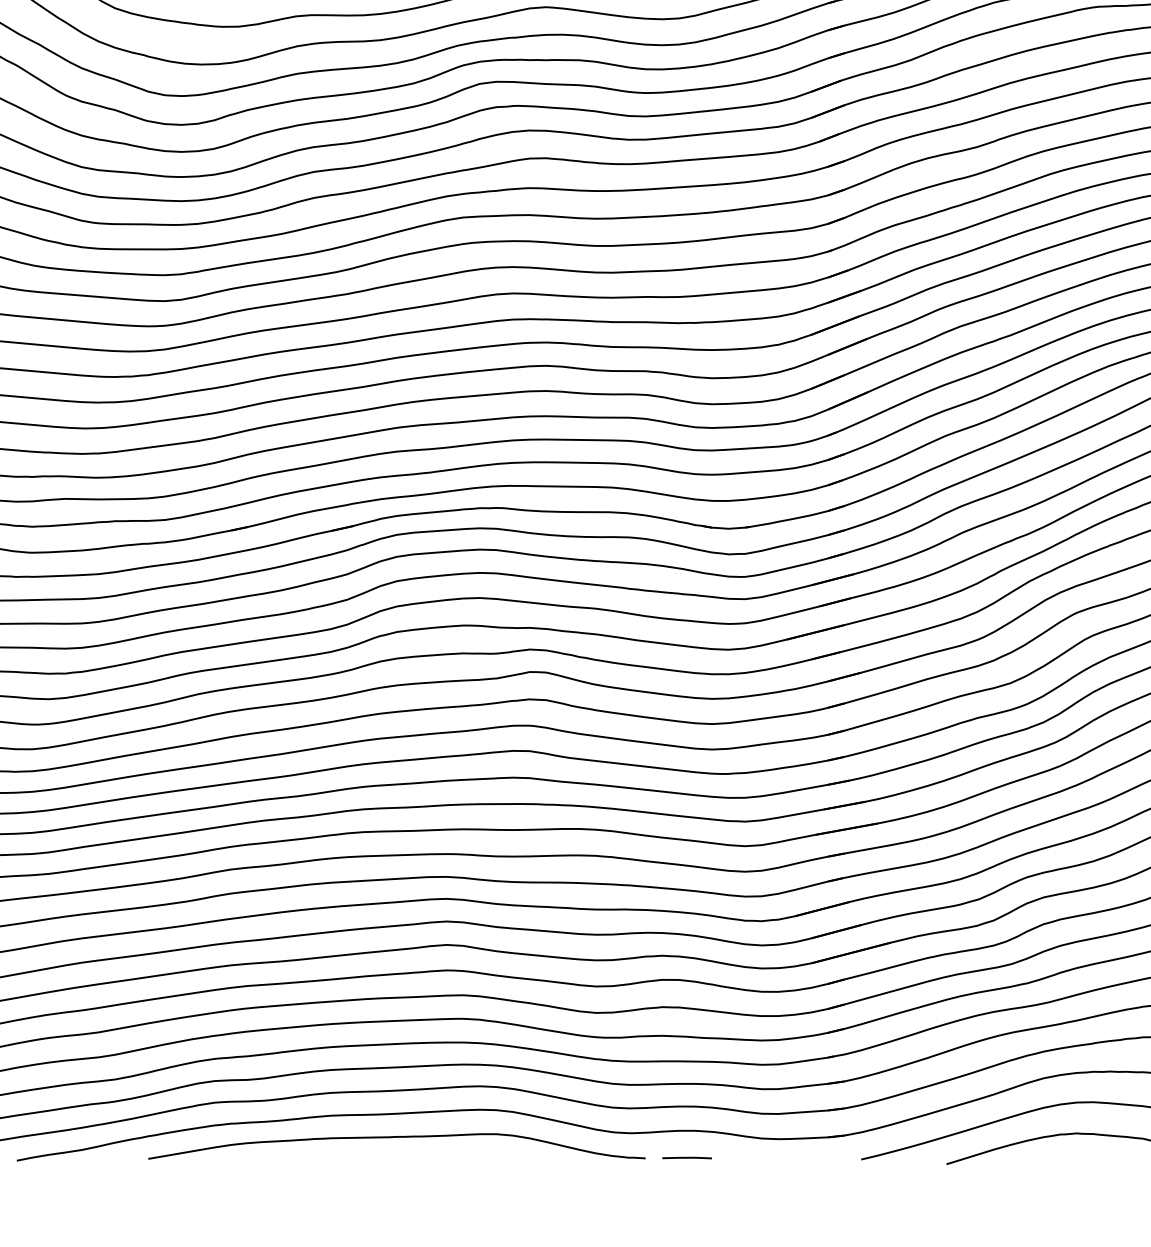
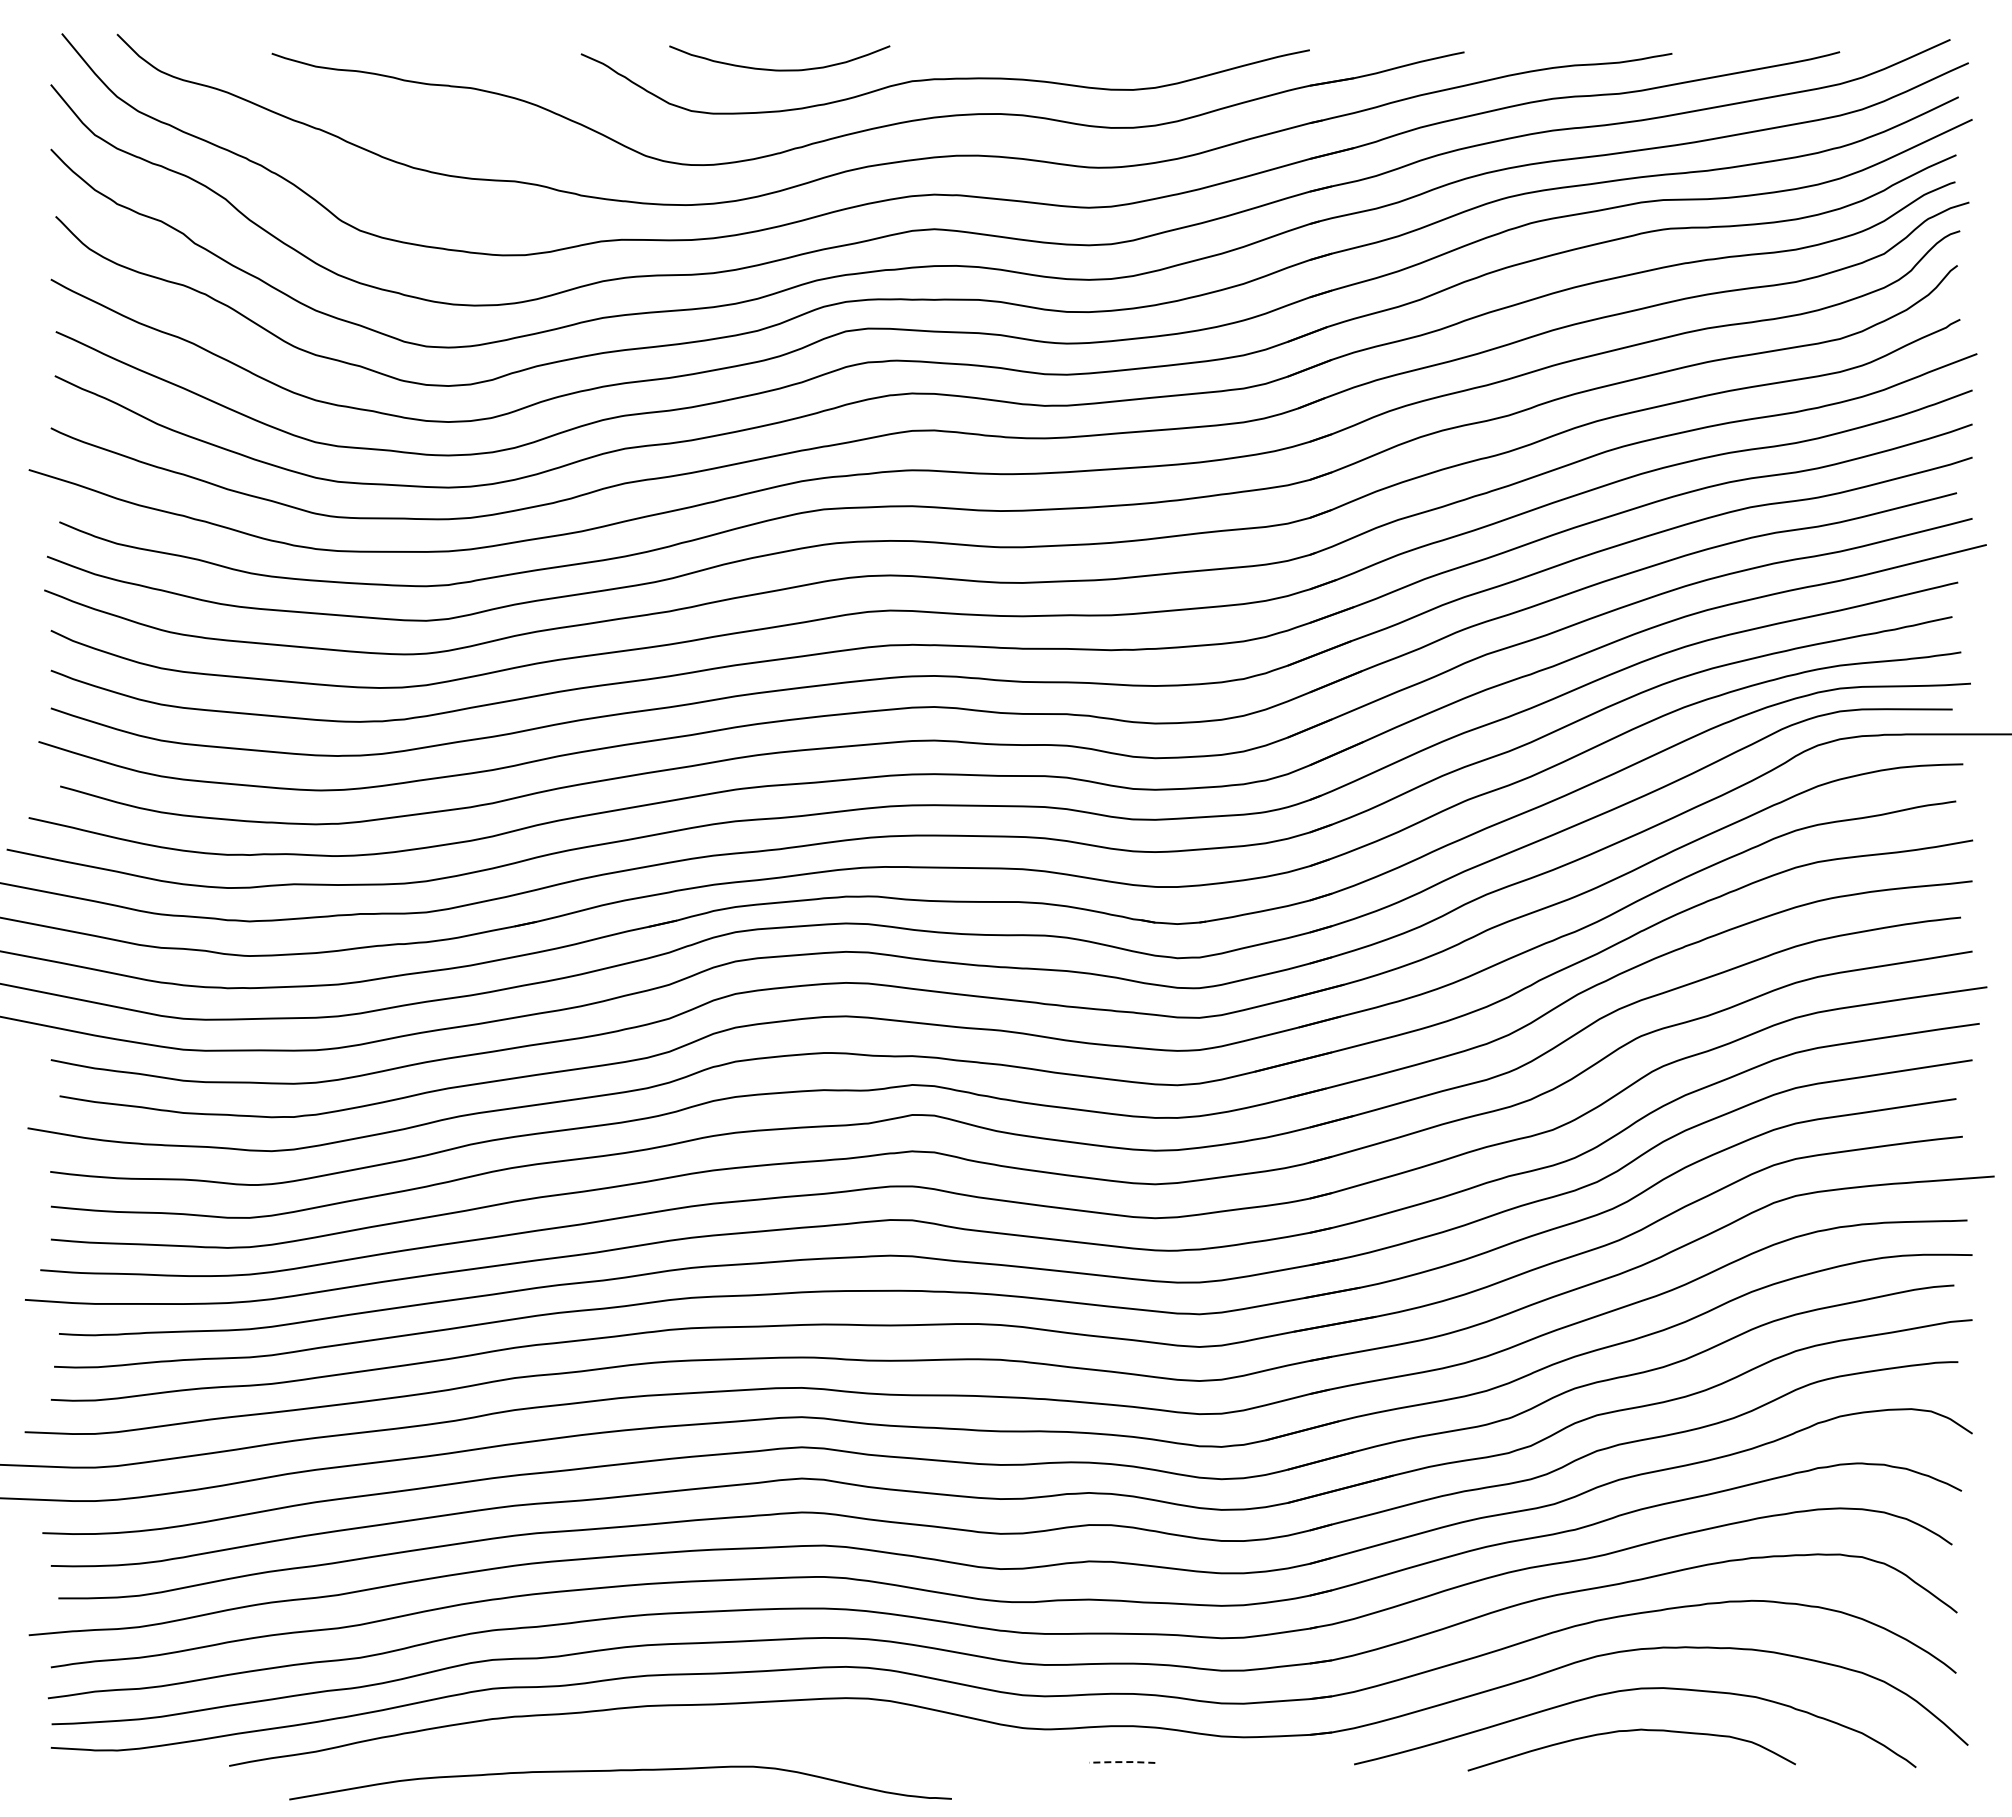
curve: (396, 1137) -> (620, 1771), moved
line: (686, 1158) -> (1121, 1762), solid -> dashed

